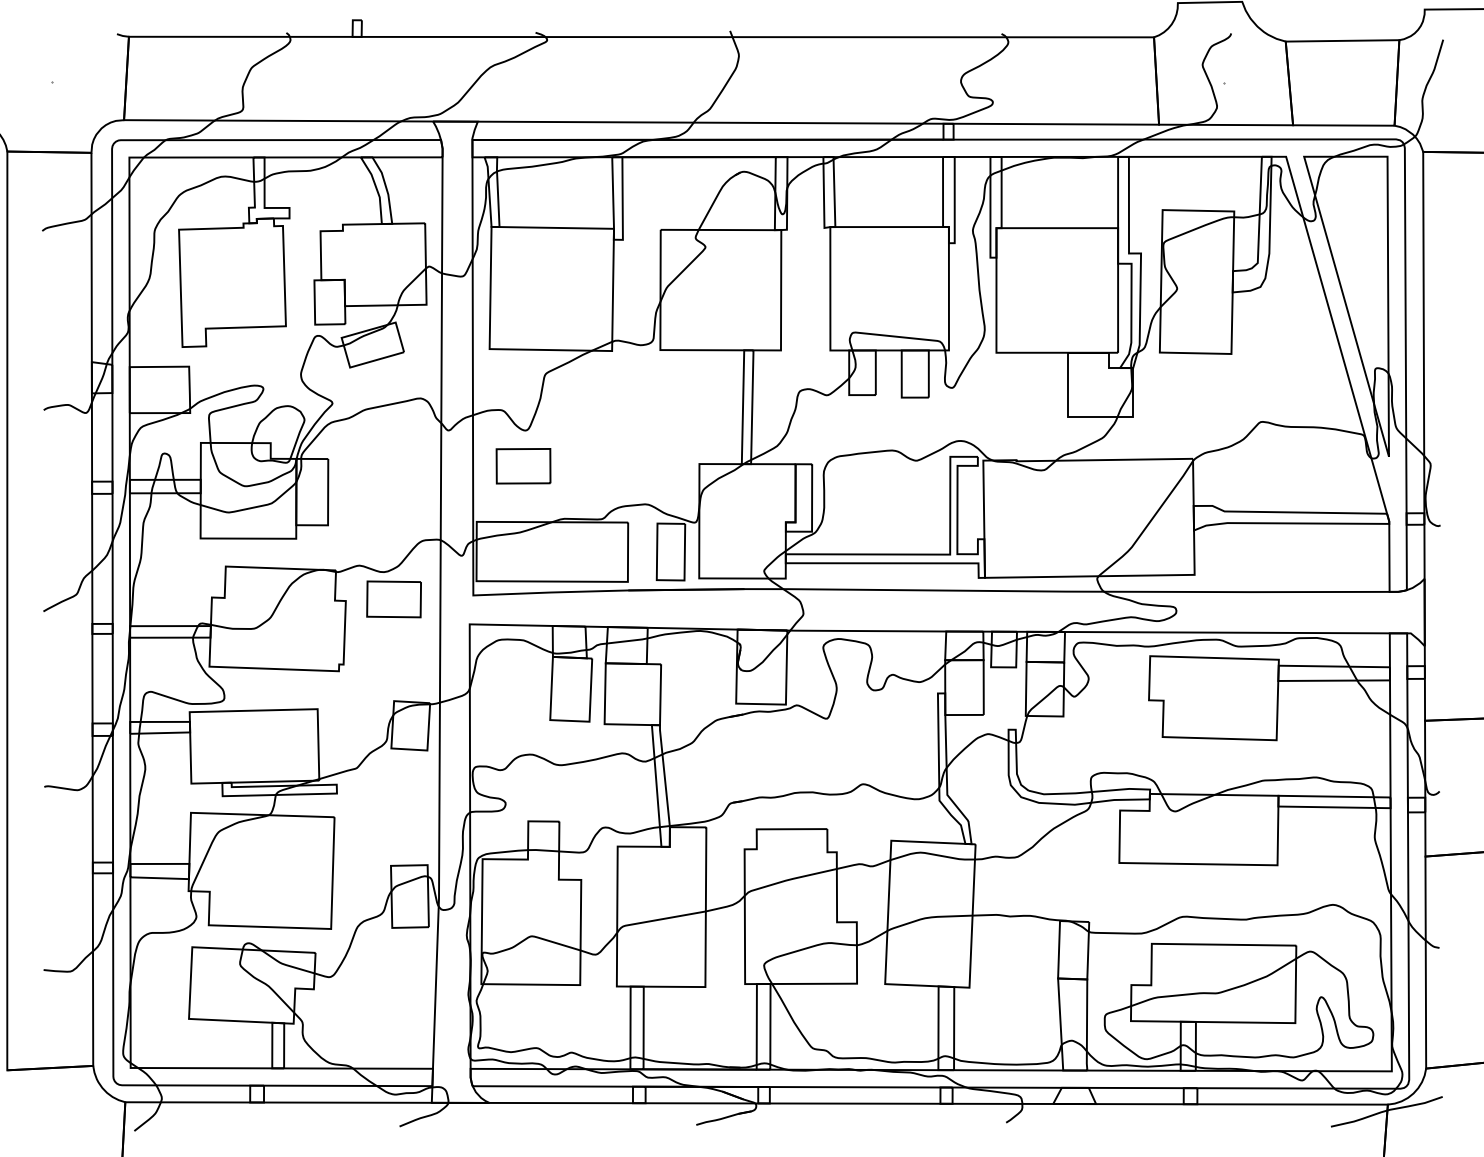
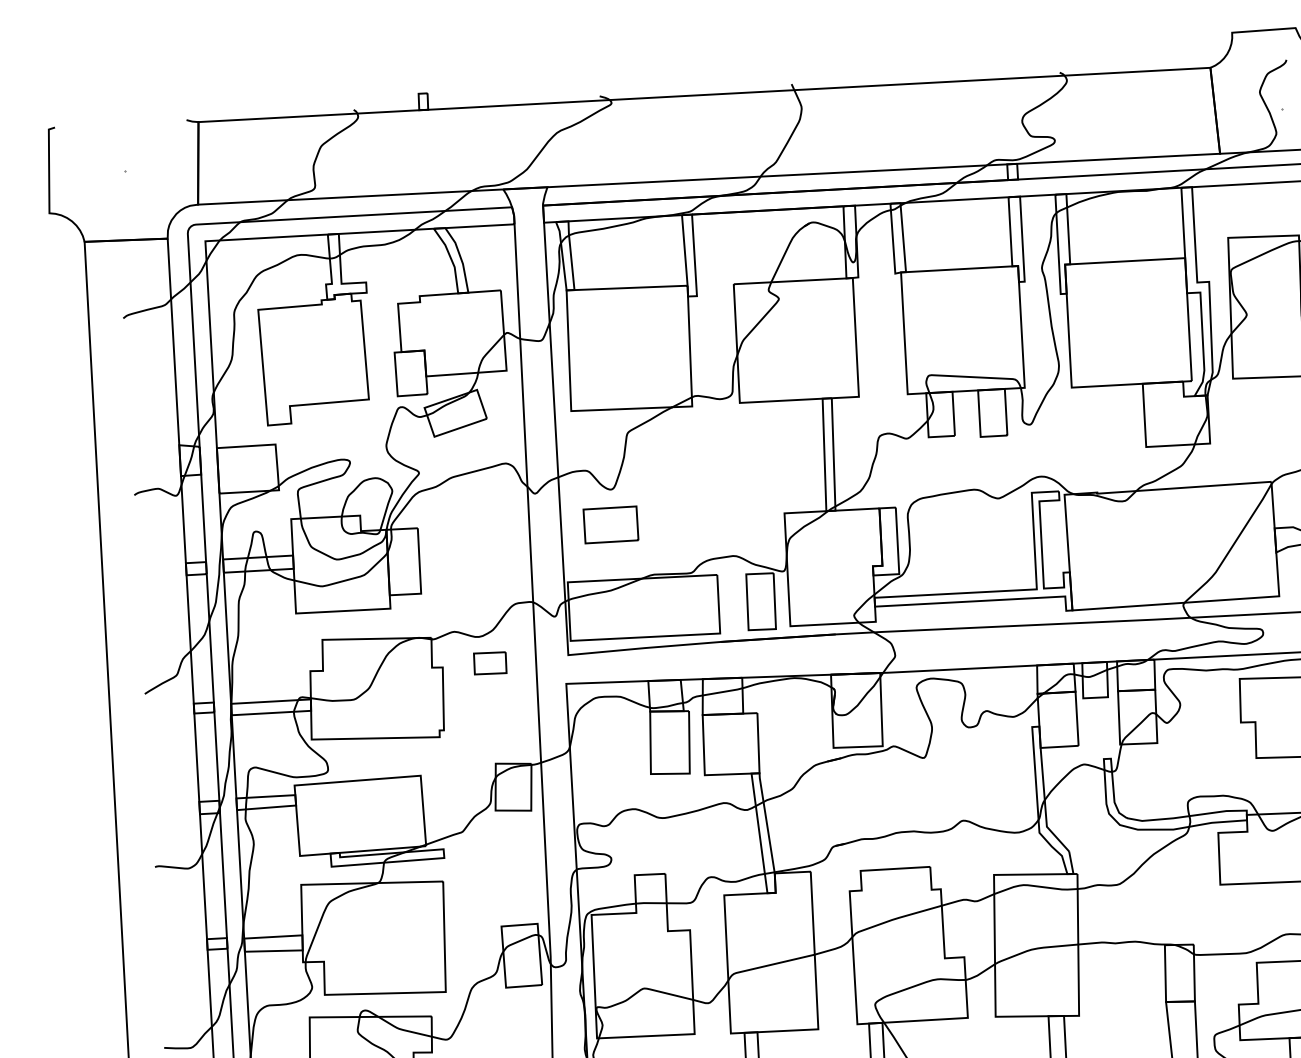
part: (393, 599) -> (489, 663), size x0.6

